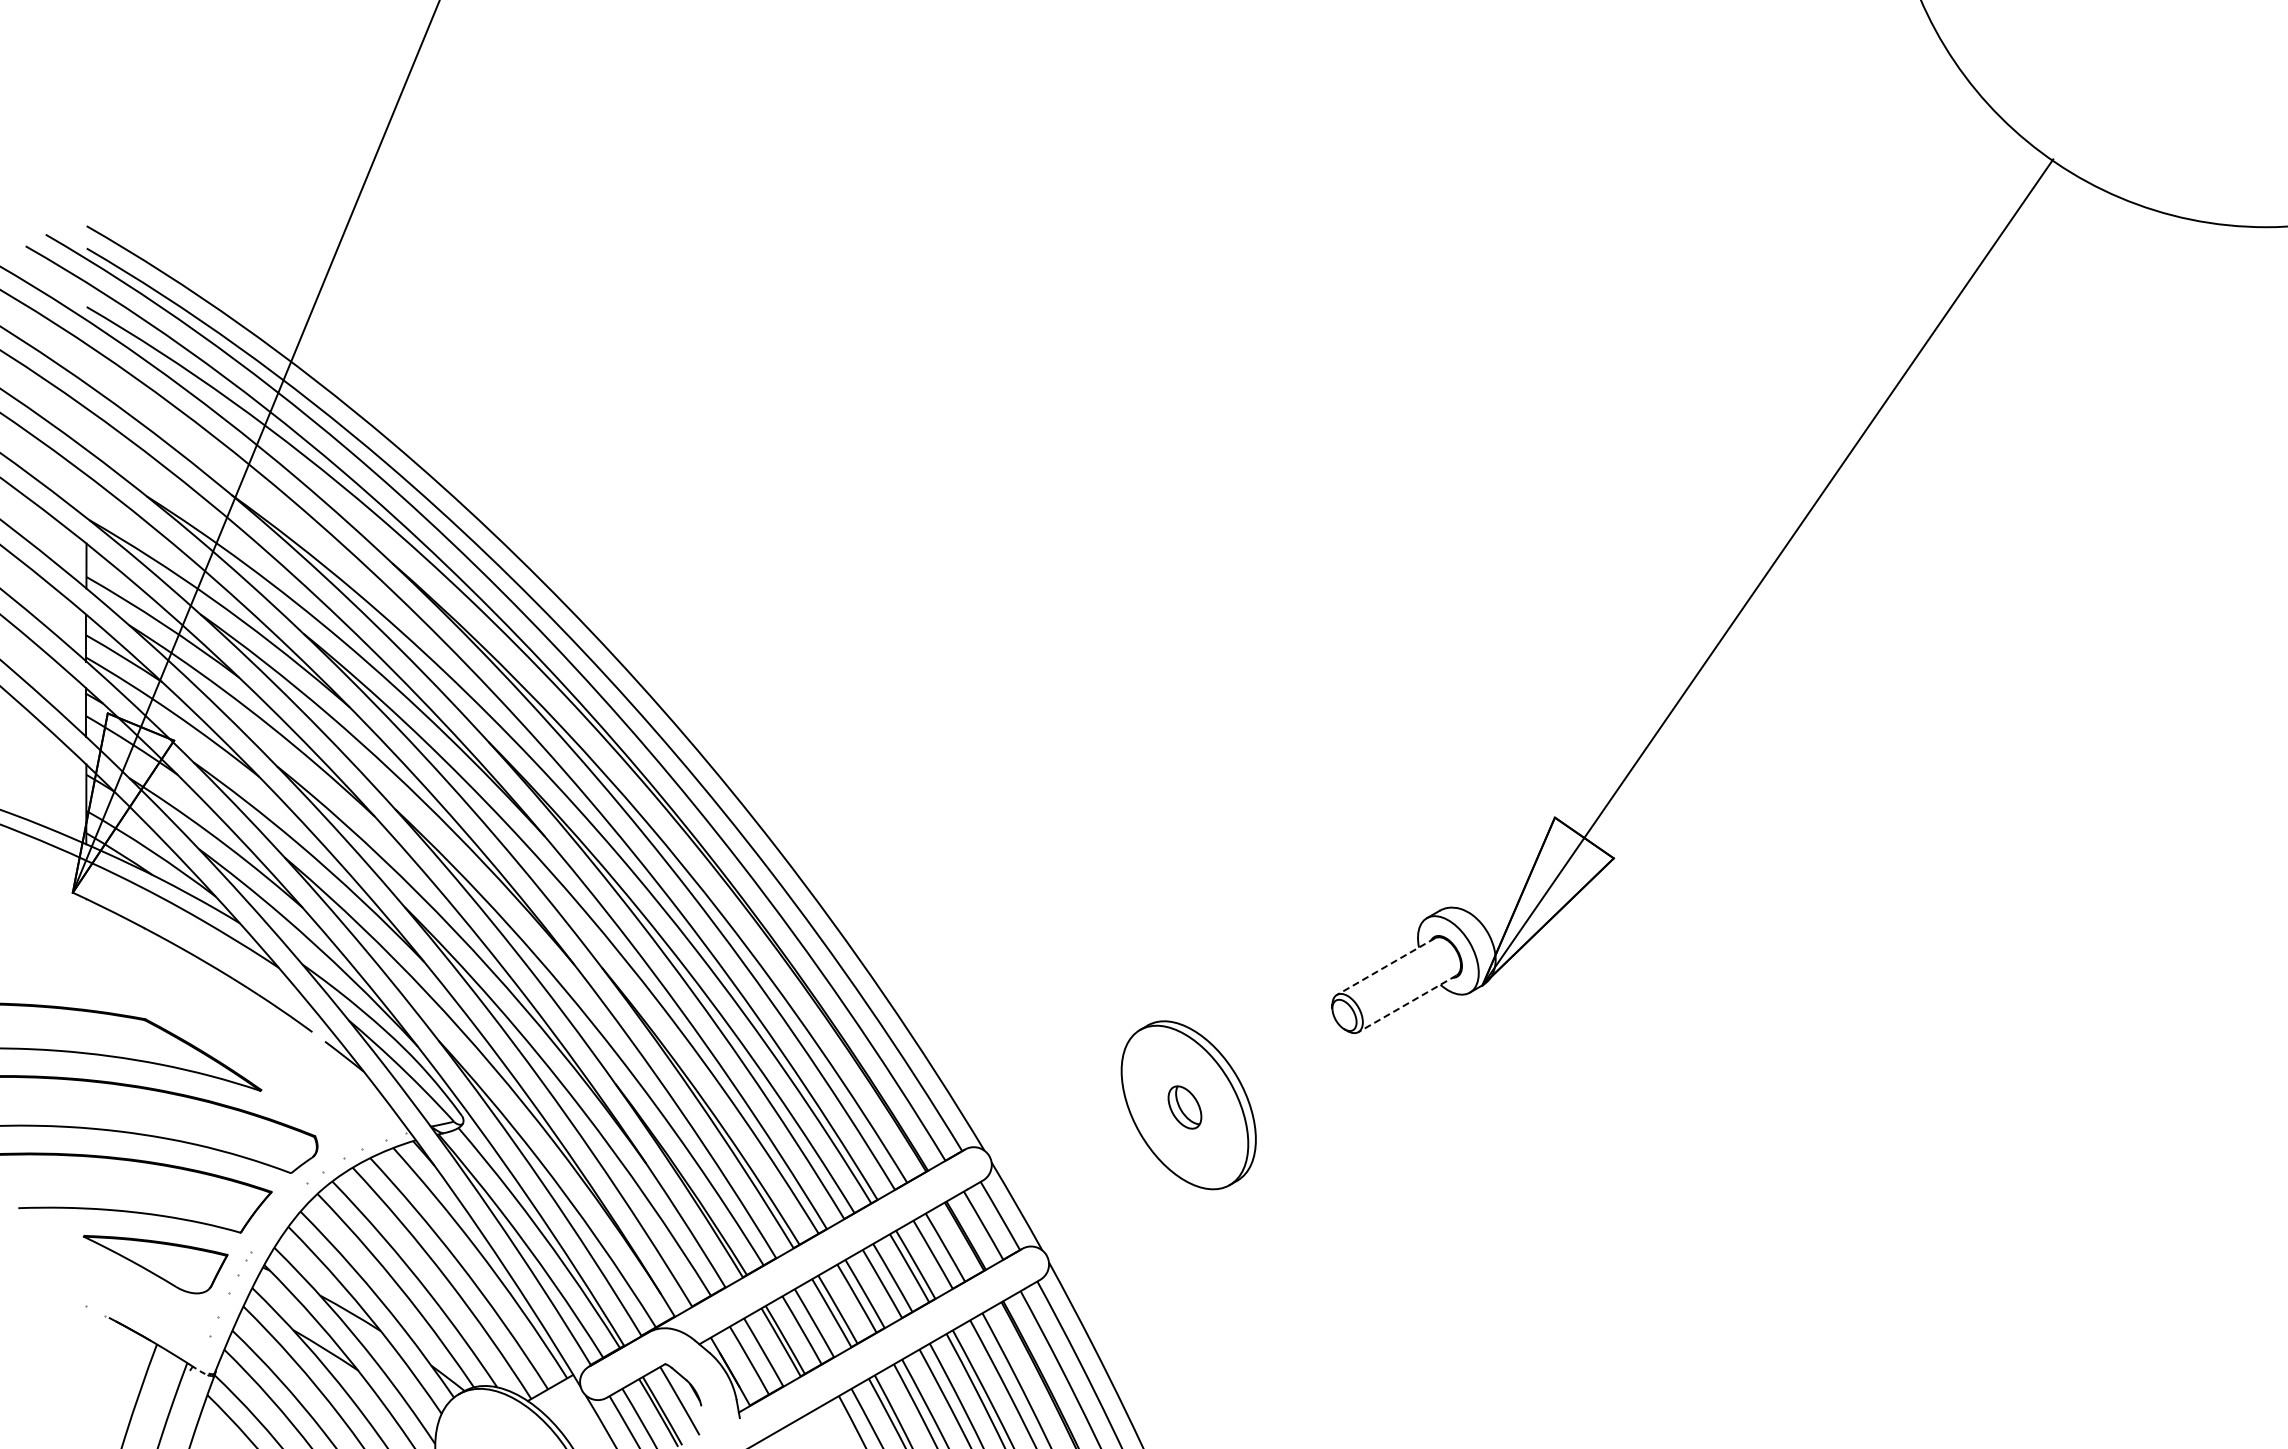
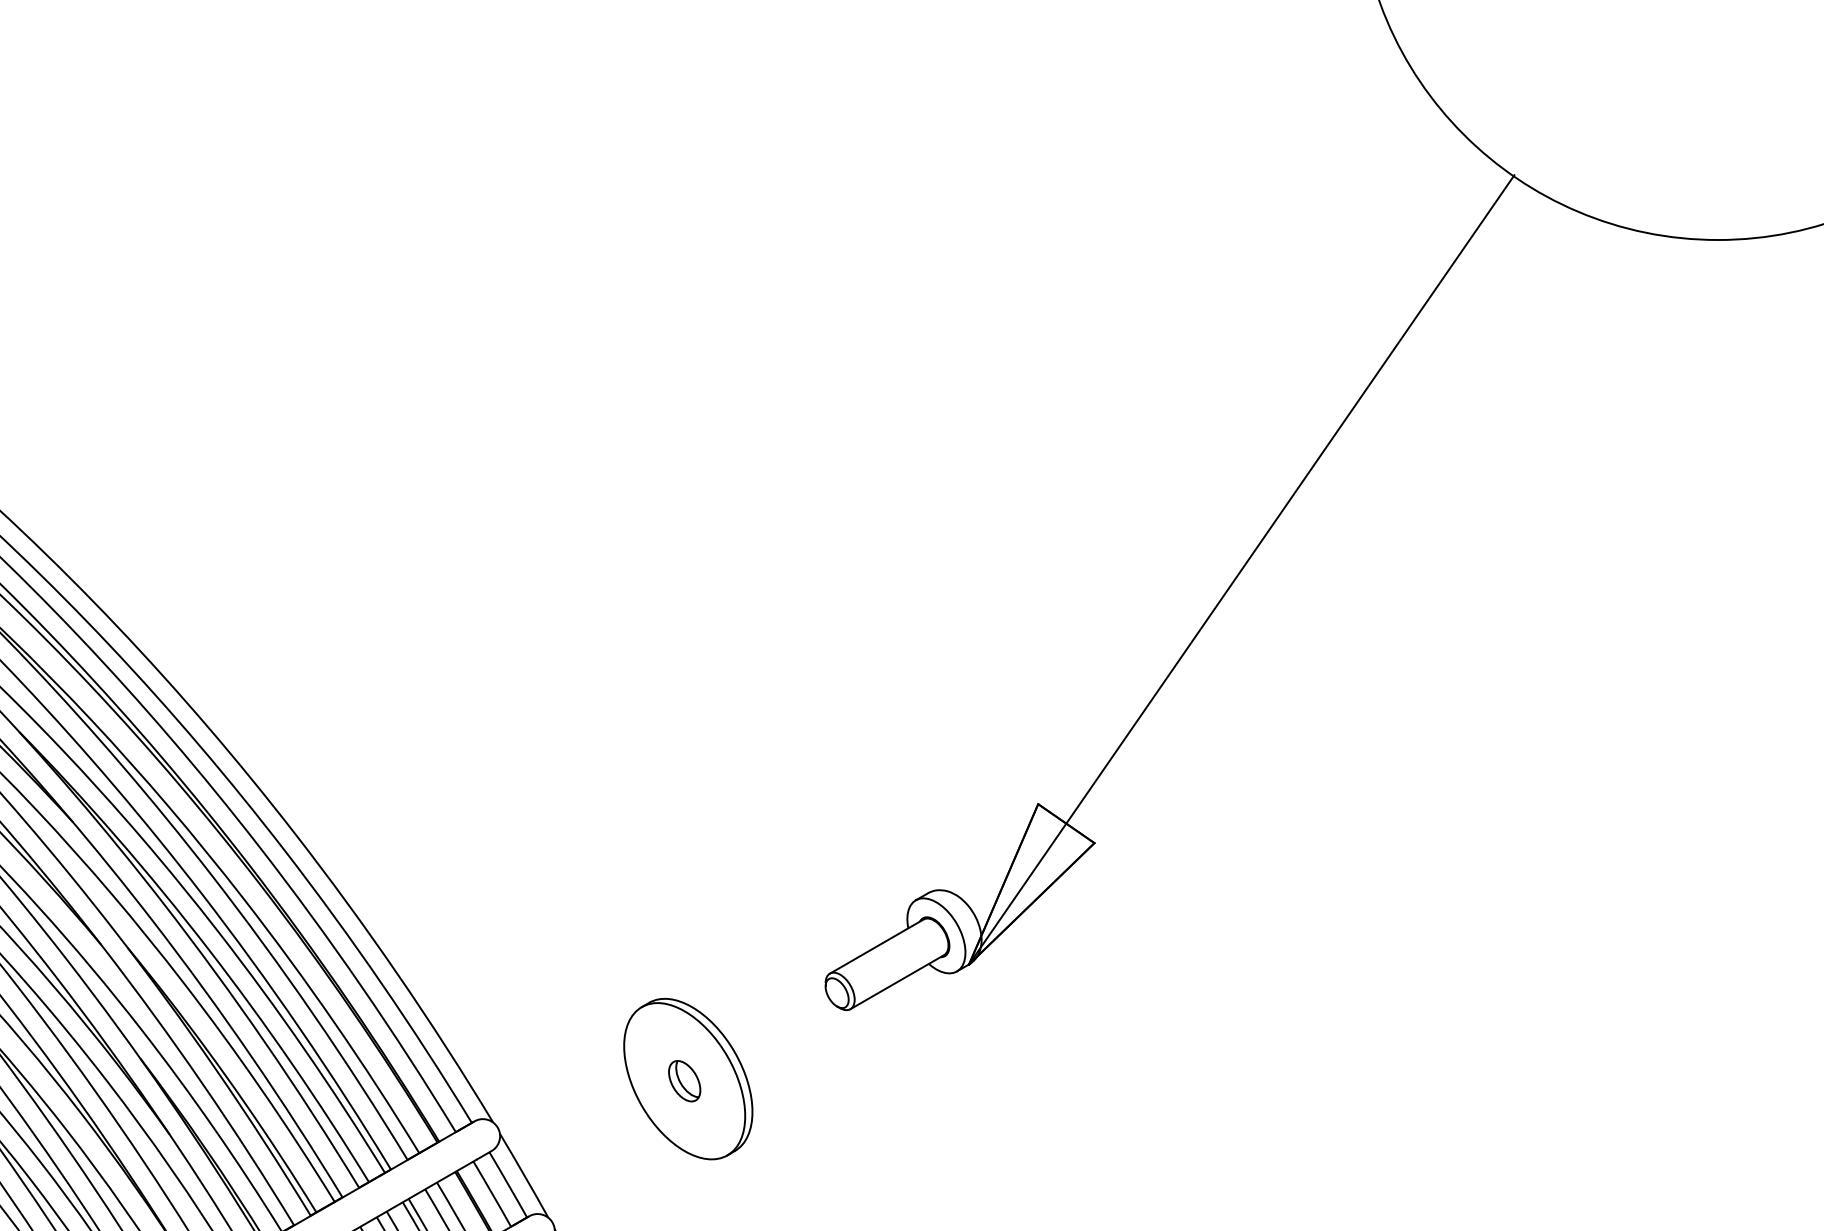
line: (1386, 966) -> (877, 946), dashed -> solid
line: (1407, 1003) -> (897, 981), dashed -> solid

